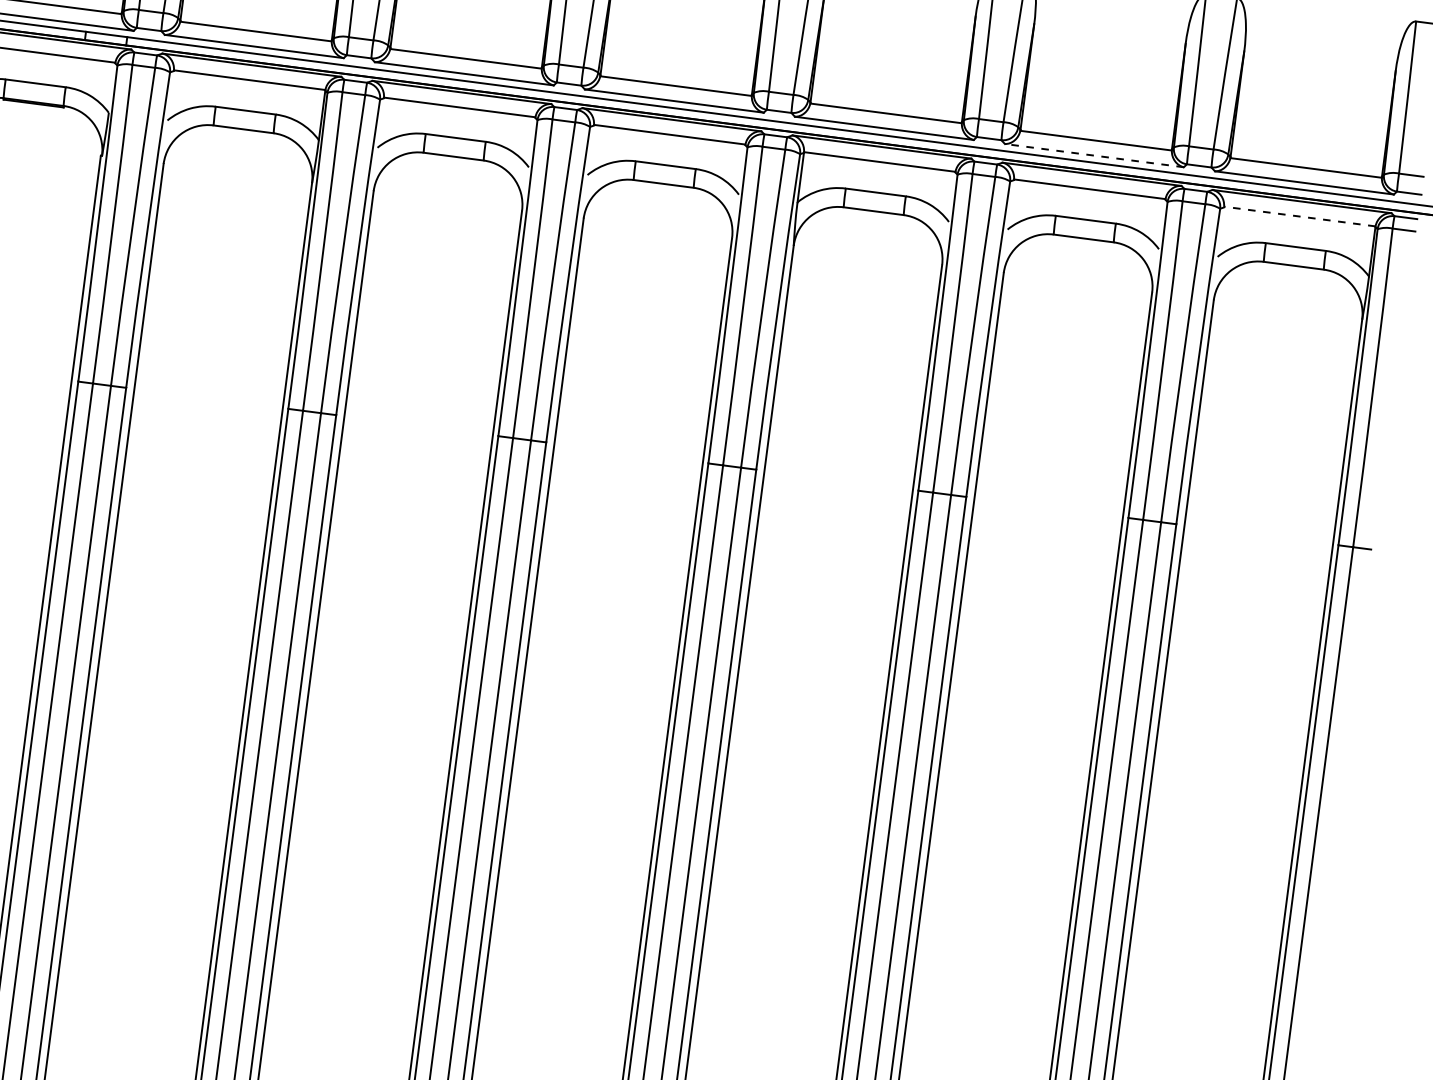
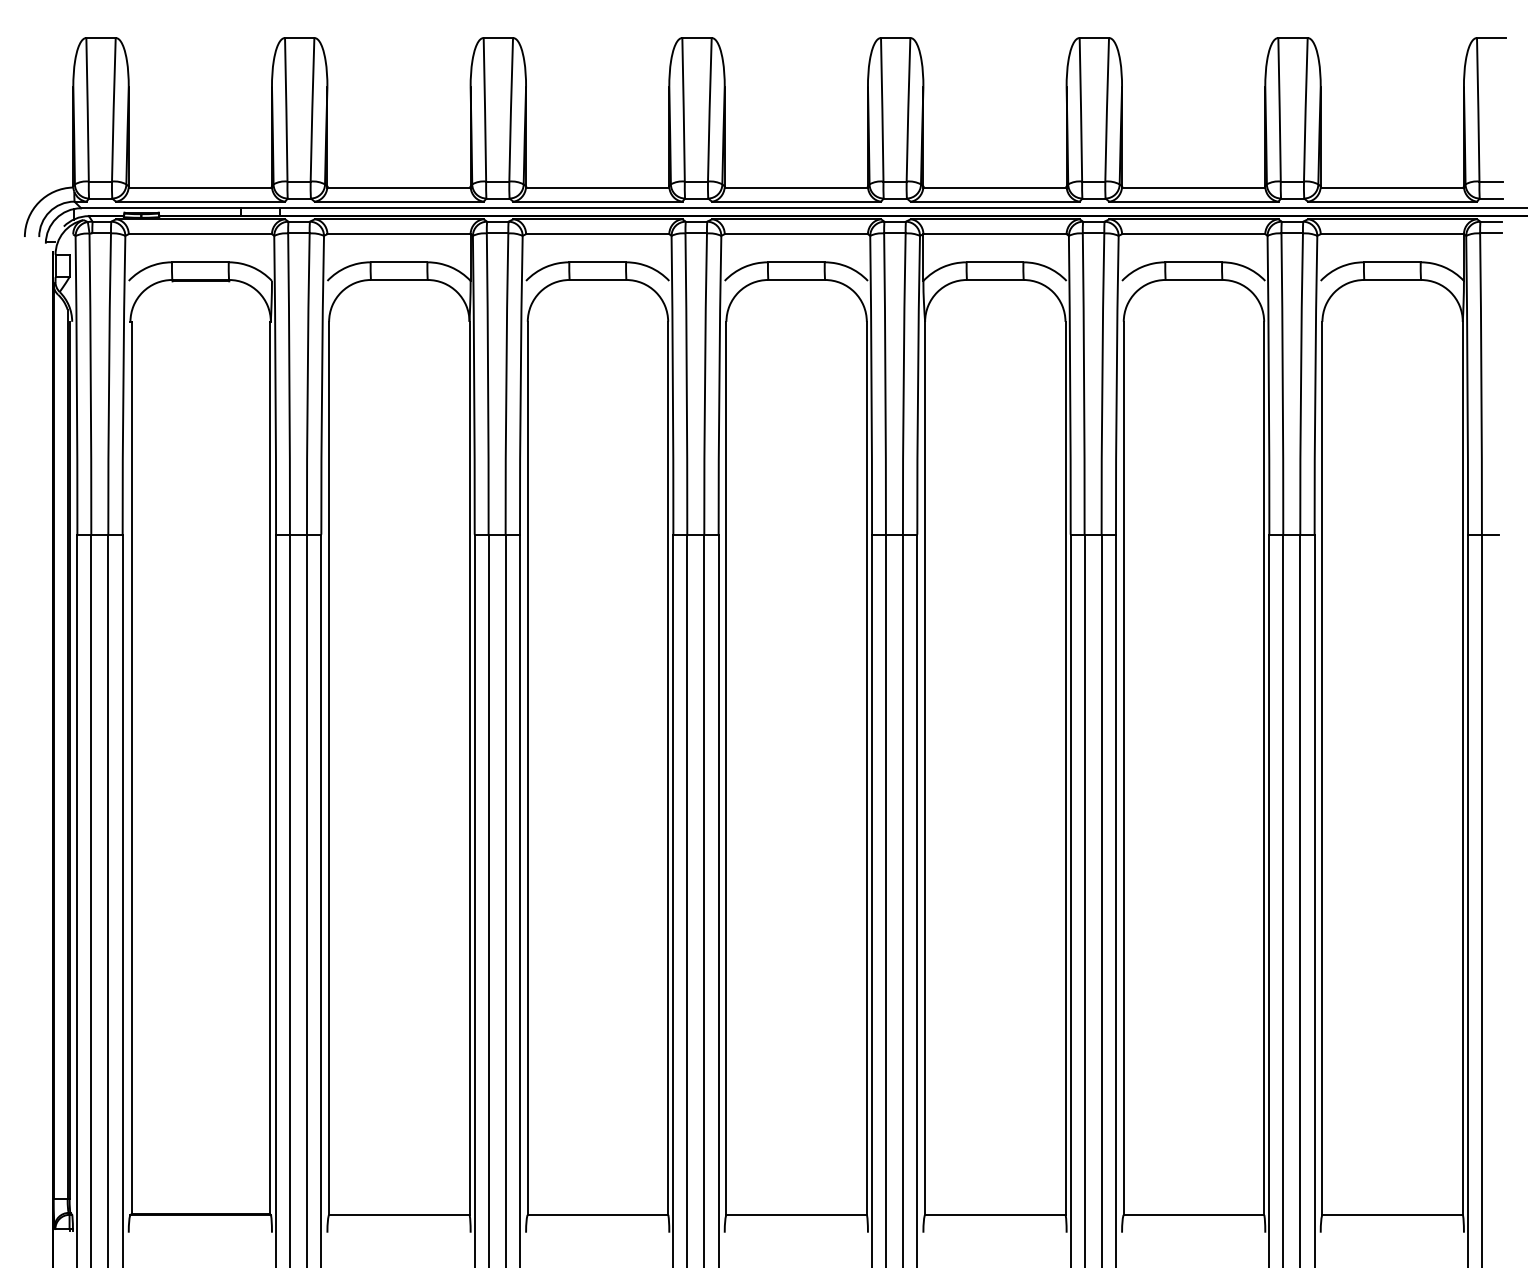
line: (1094, 155) -> (1193, 201), dashed -> solid
line: (1299, 216) -> (1392, 233), dashed -> solid

